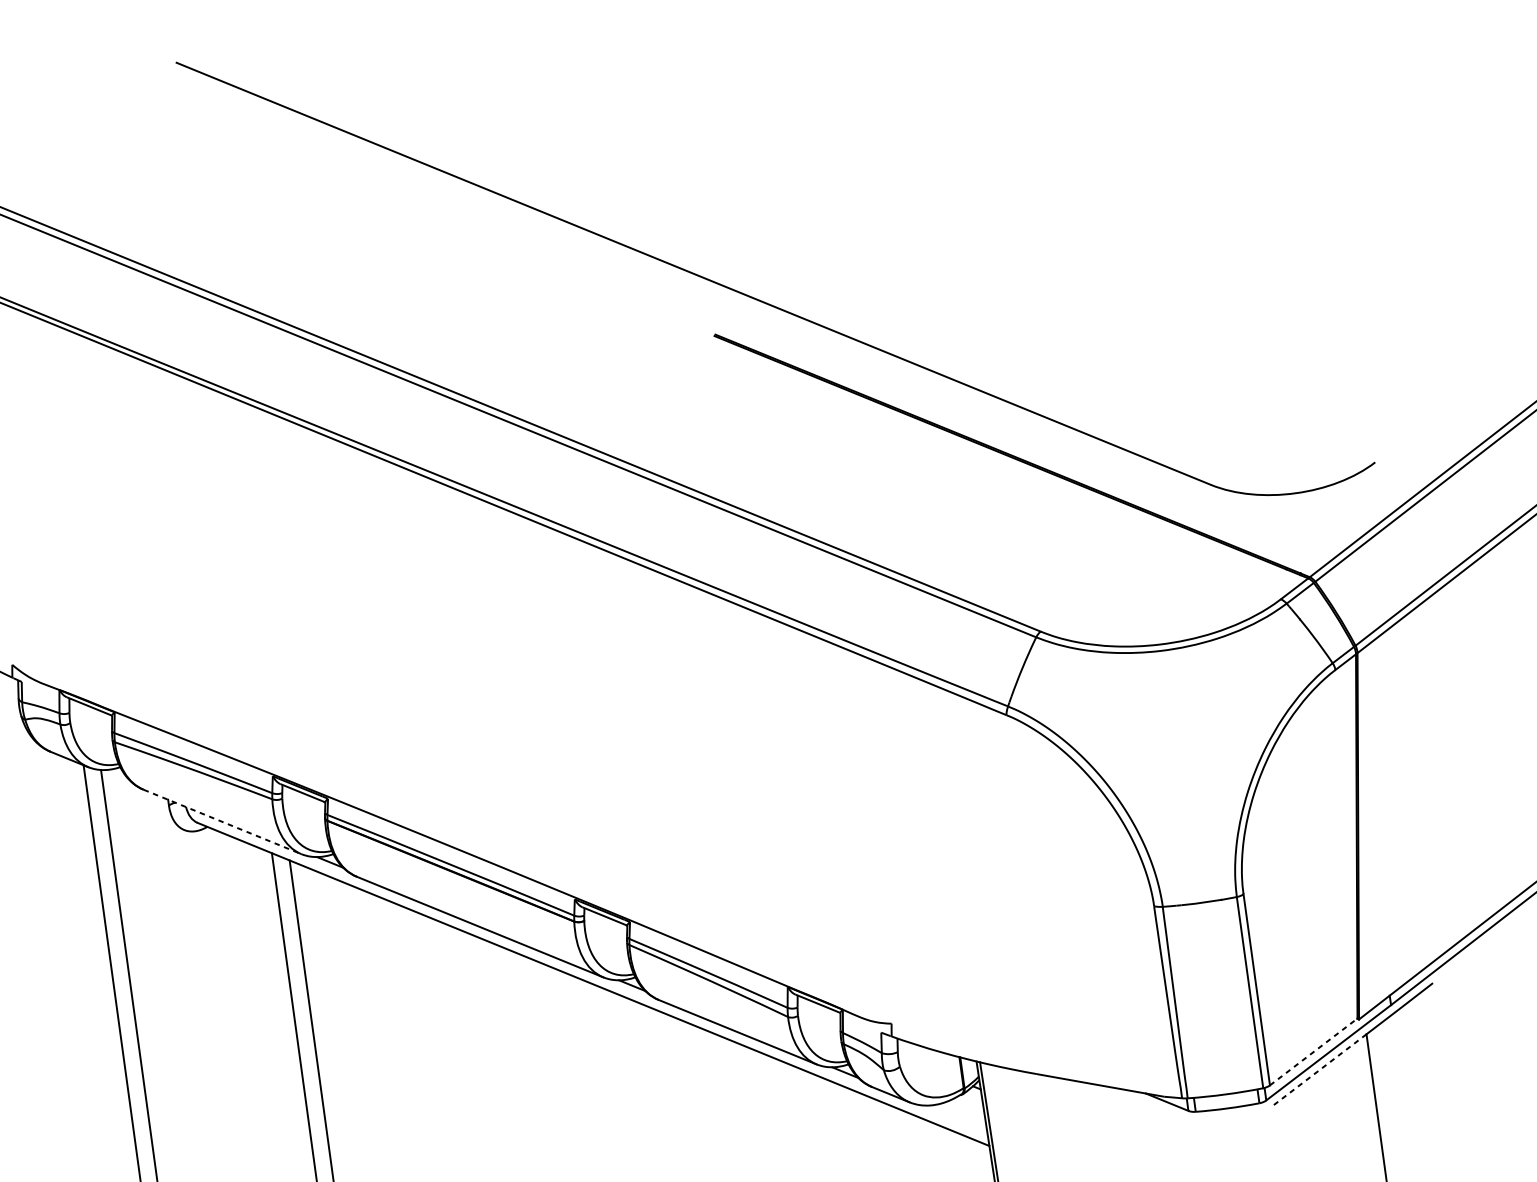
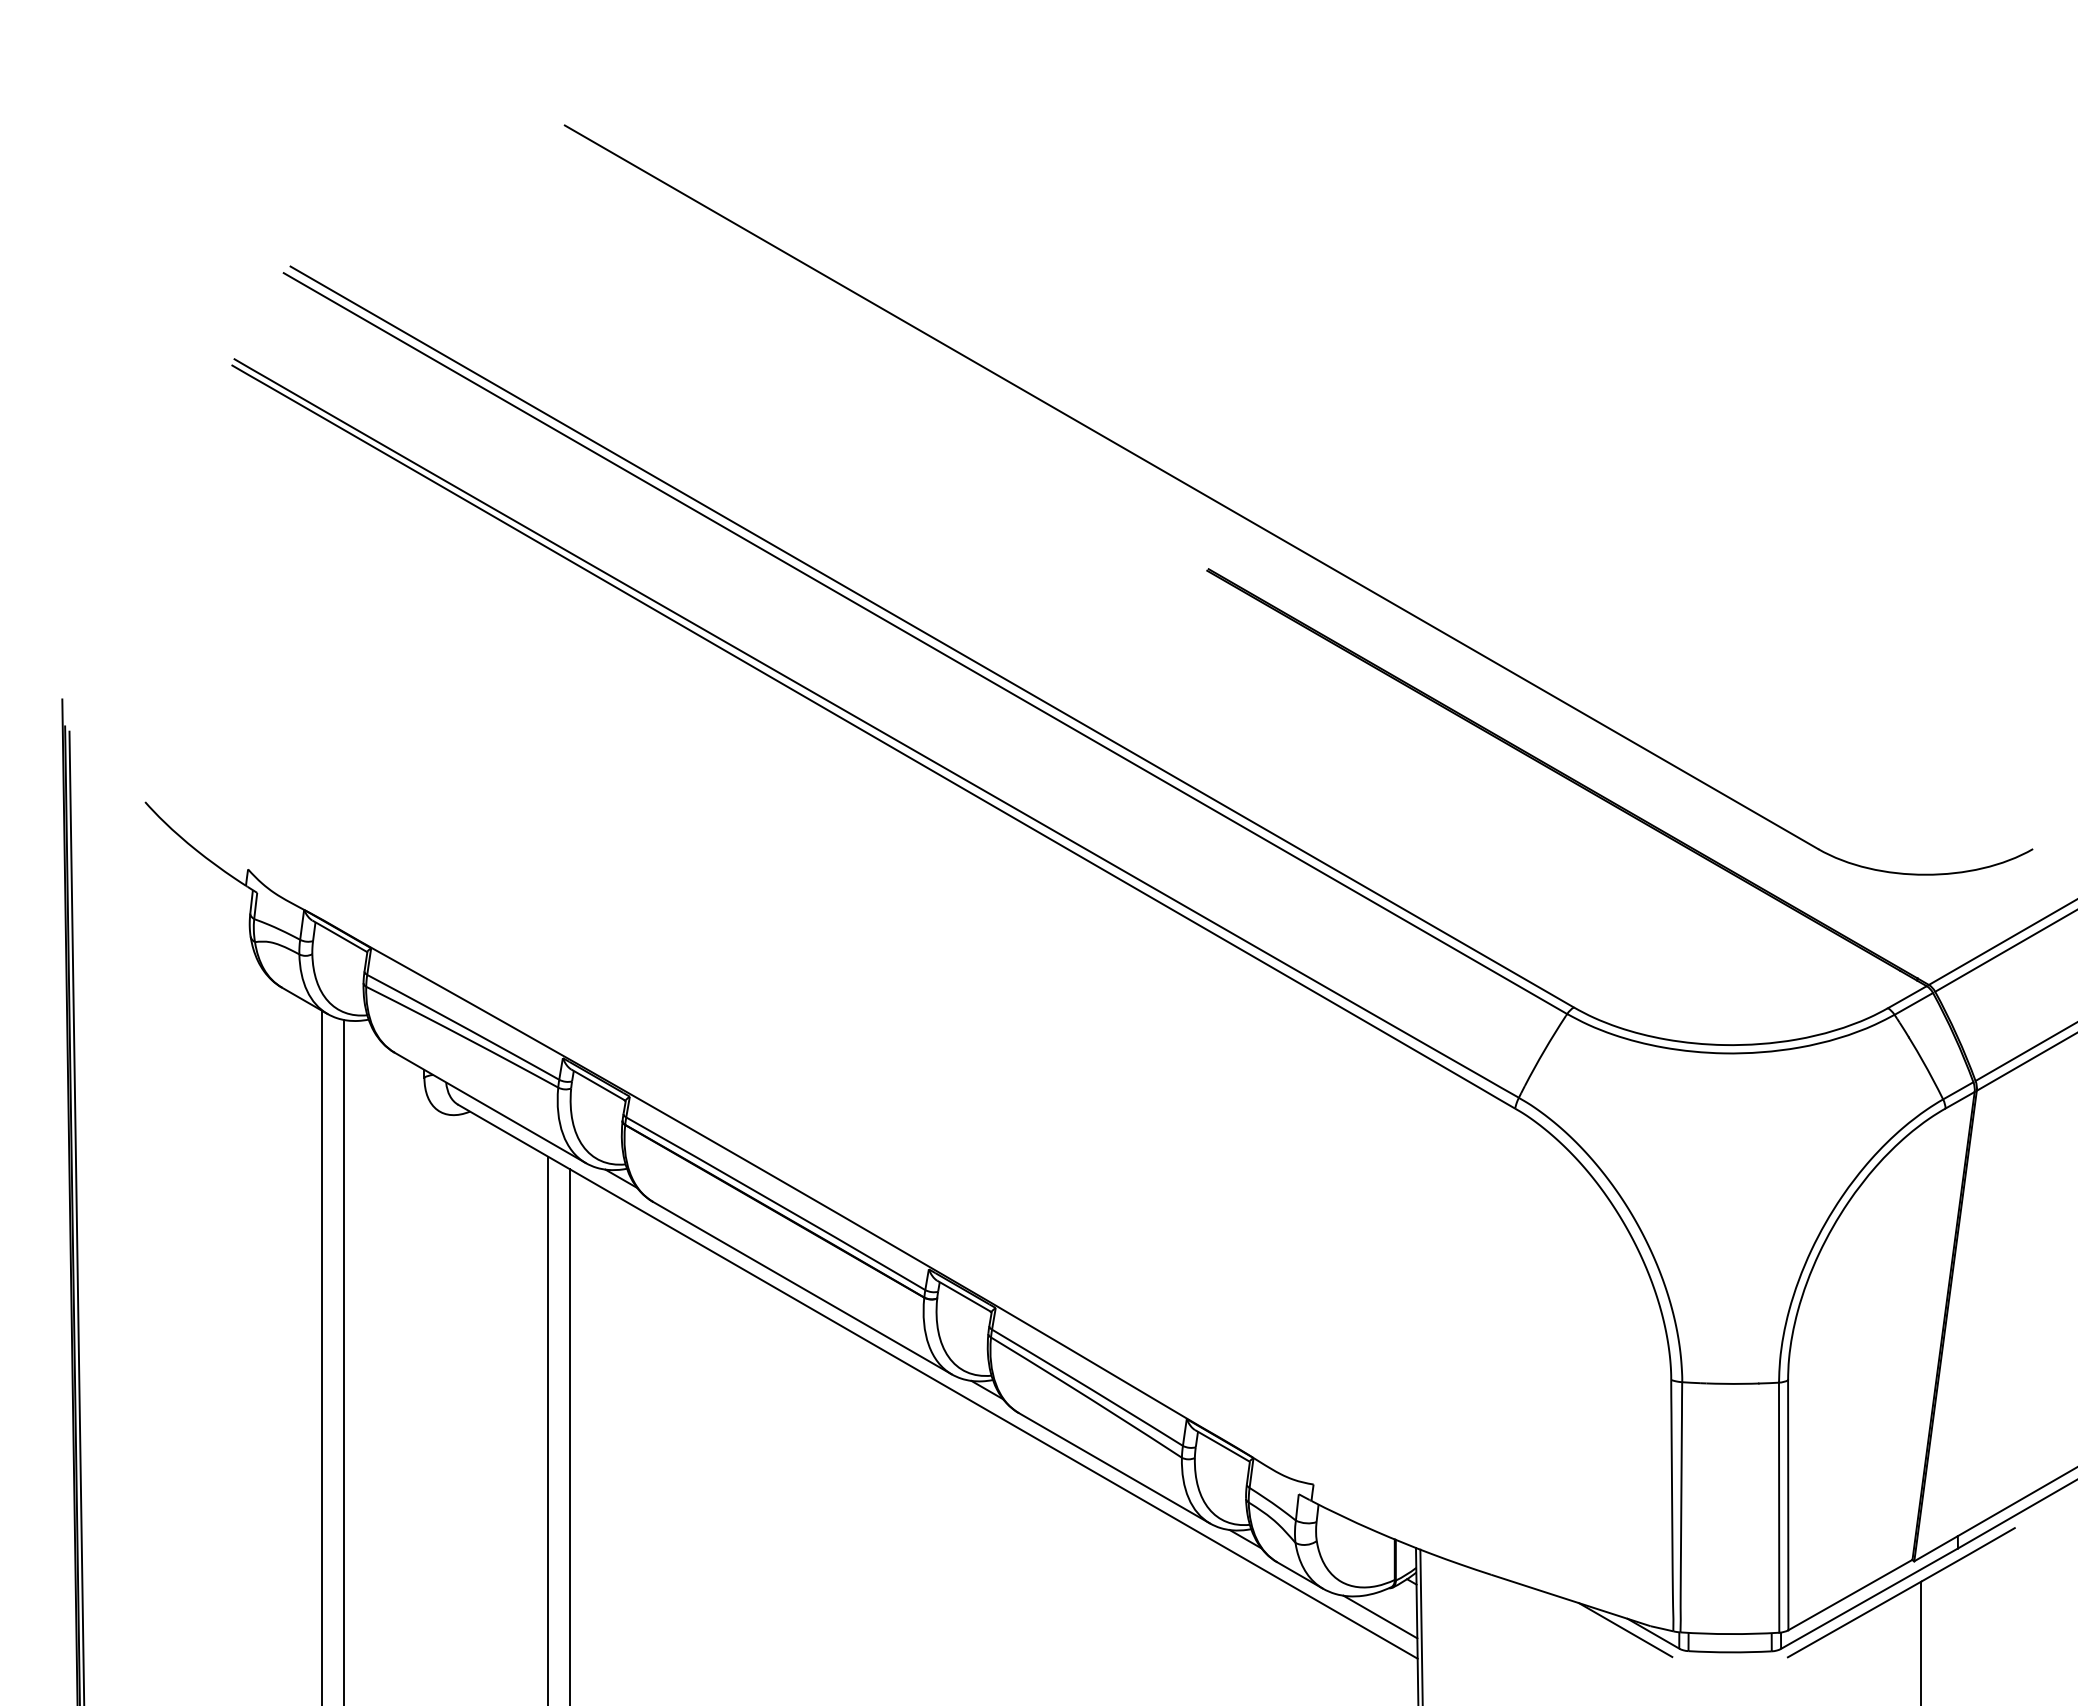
line: (222, 822) -> (490, 1108), dashed -> solid
line: (1313, 1051) -> (1850, 1594), dashed -> solid
line: (1319, 1070) -> (1854, 1619), dashed -> solid
line: (1145, 1102) -> (1625, 1630), added
line: (956, 1117) -> (1380, 1616), added

